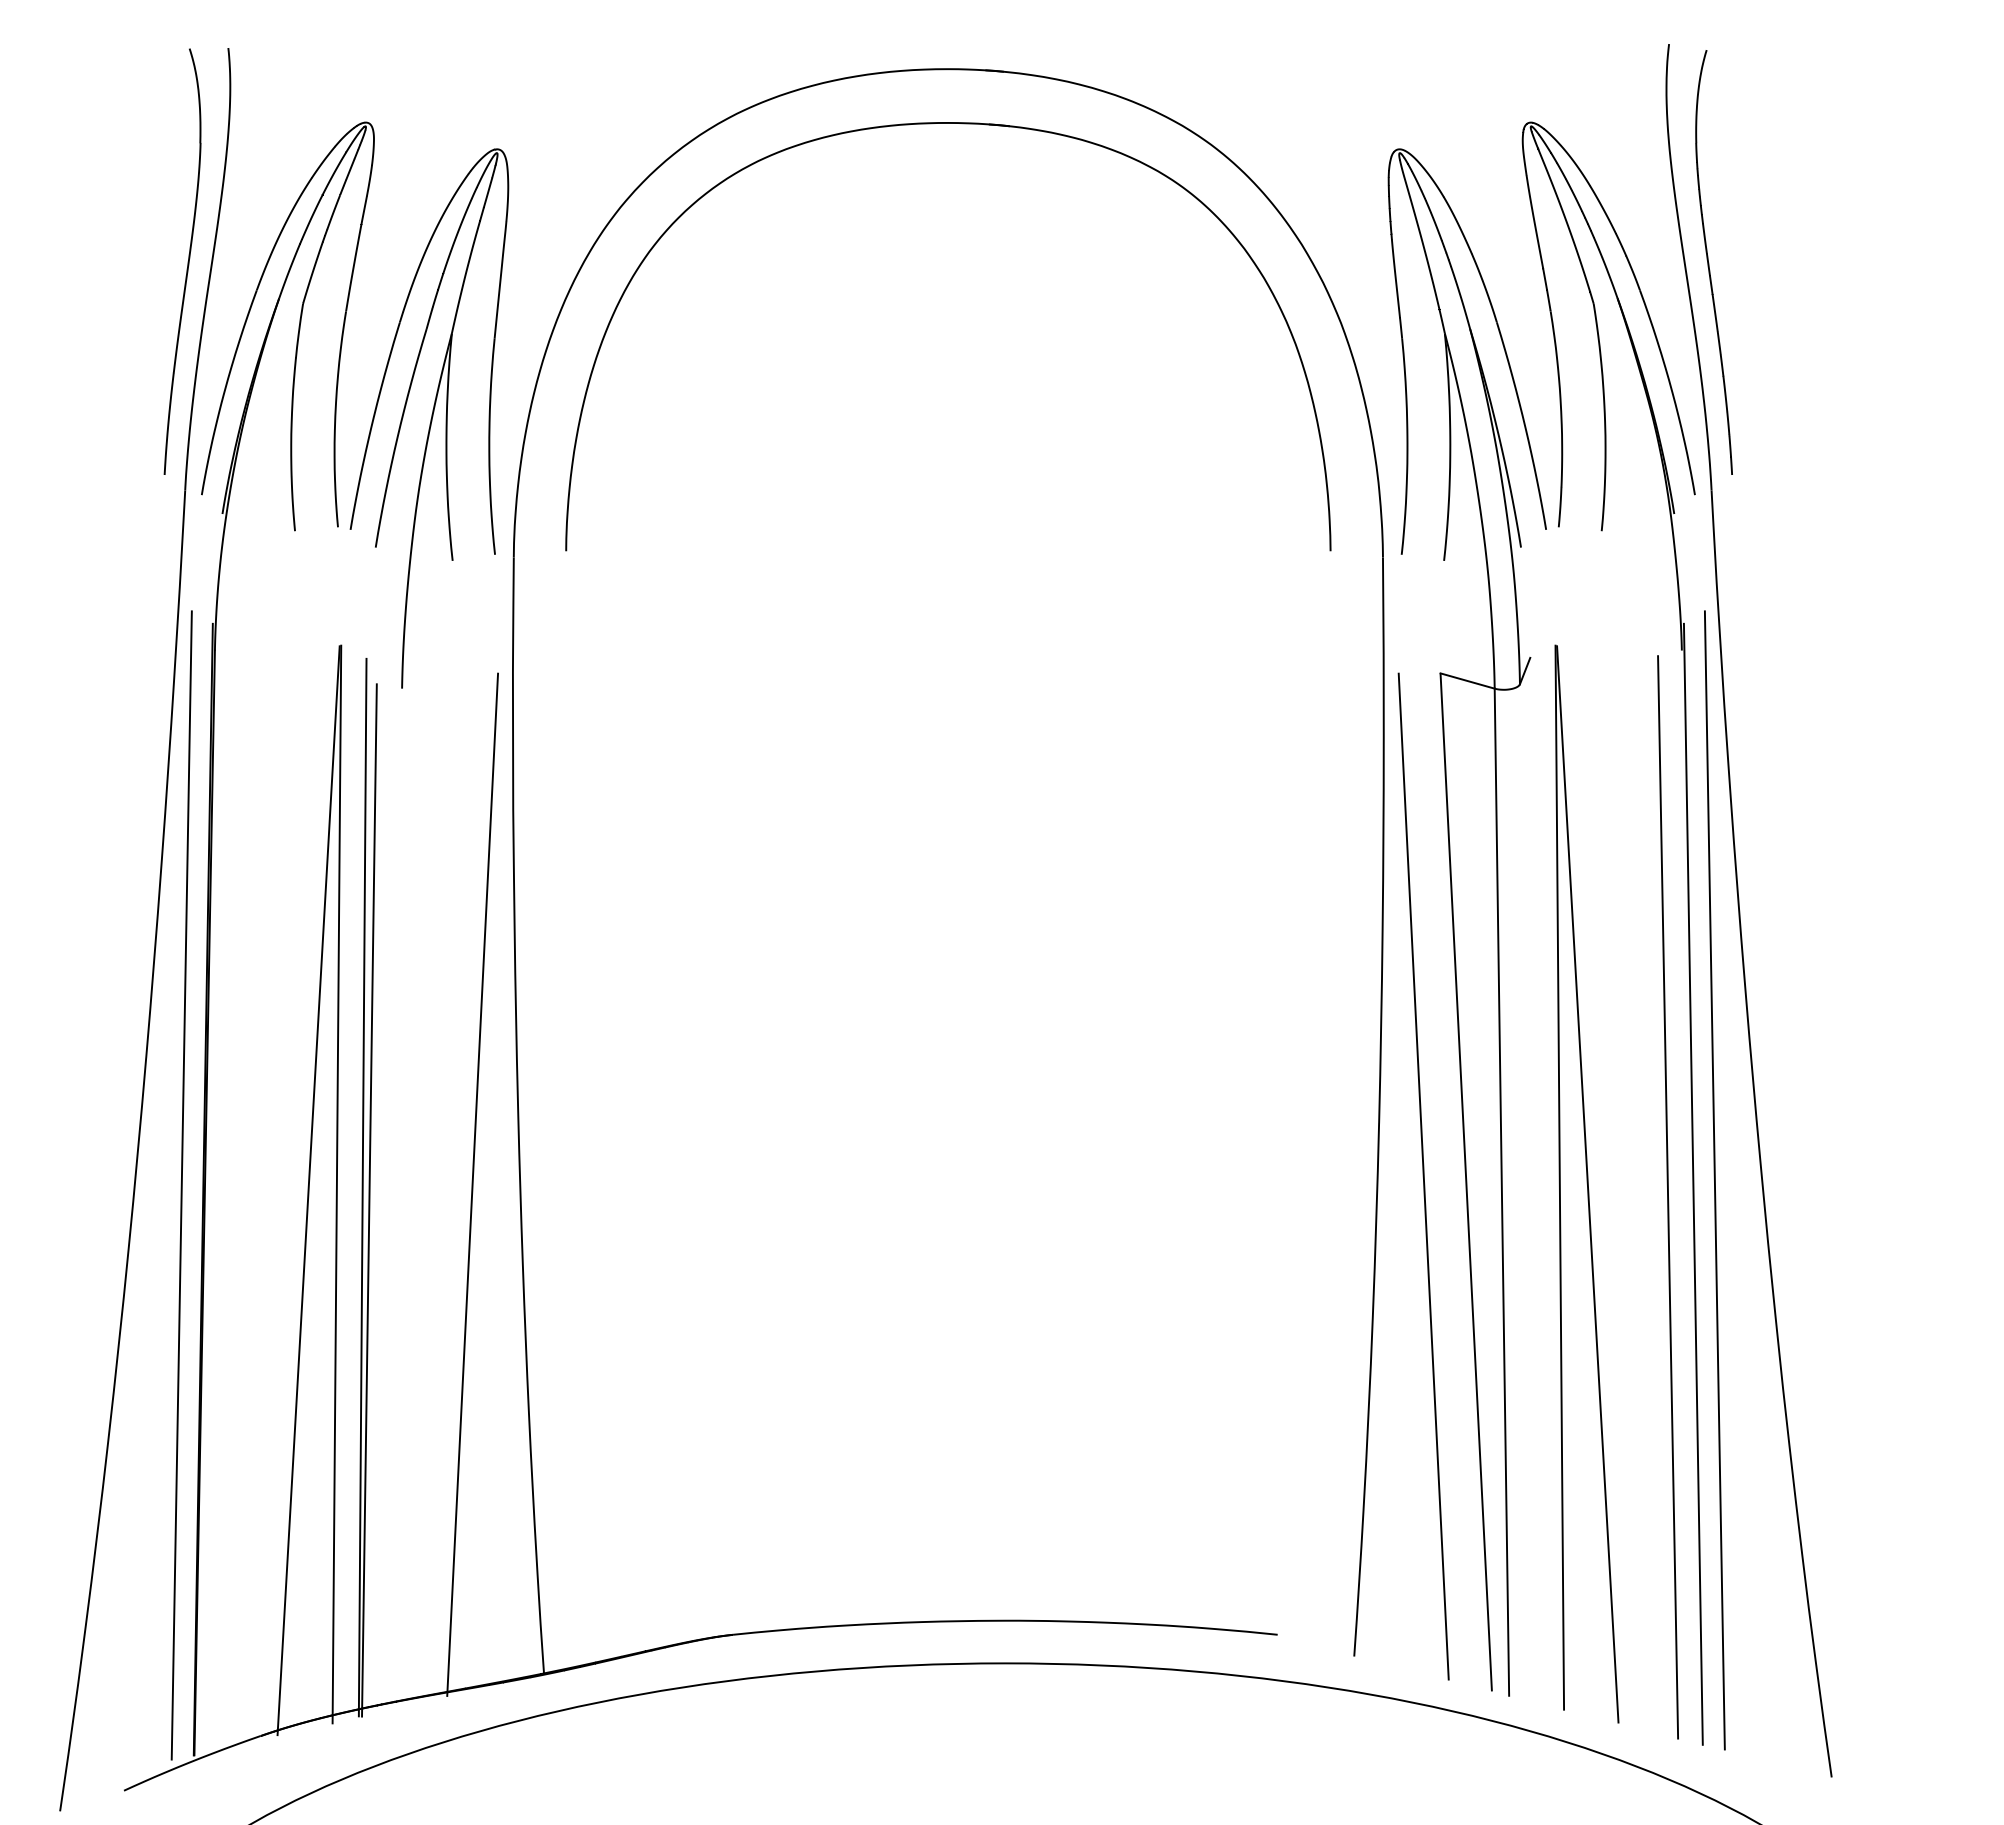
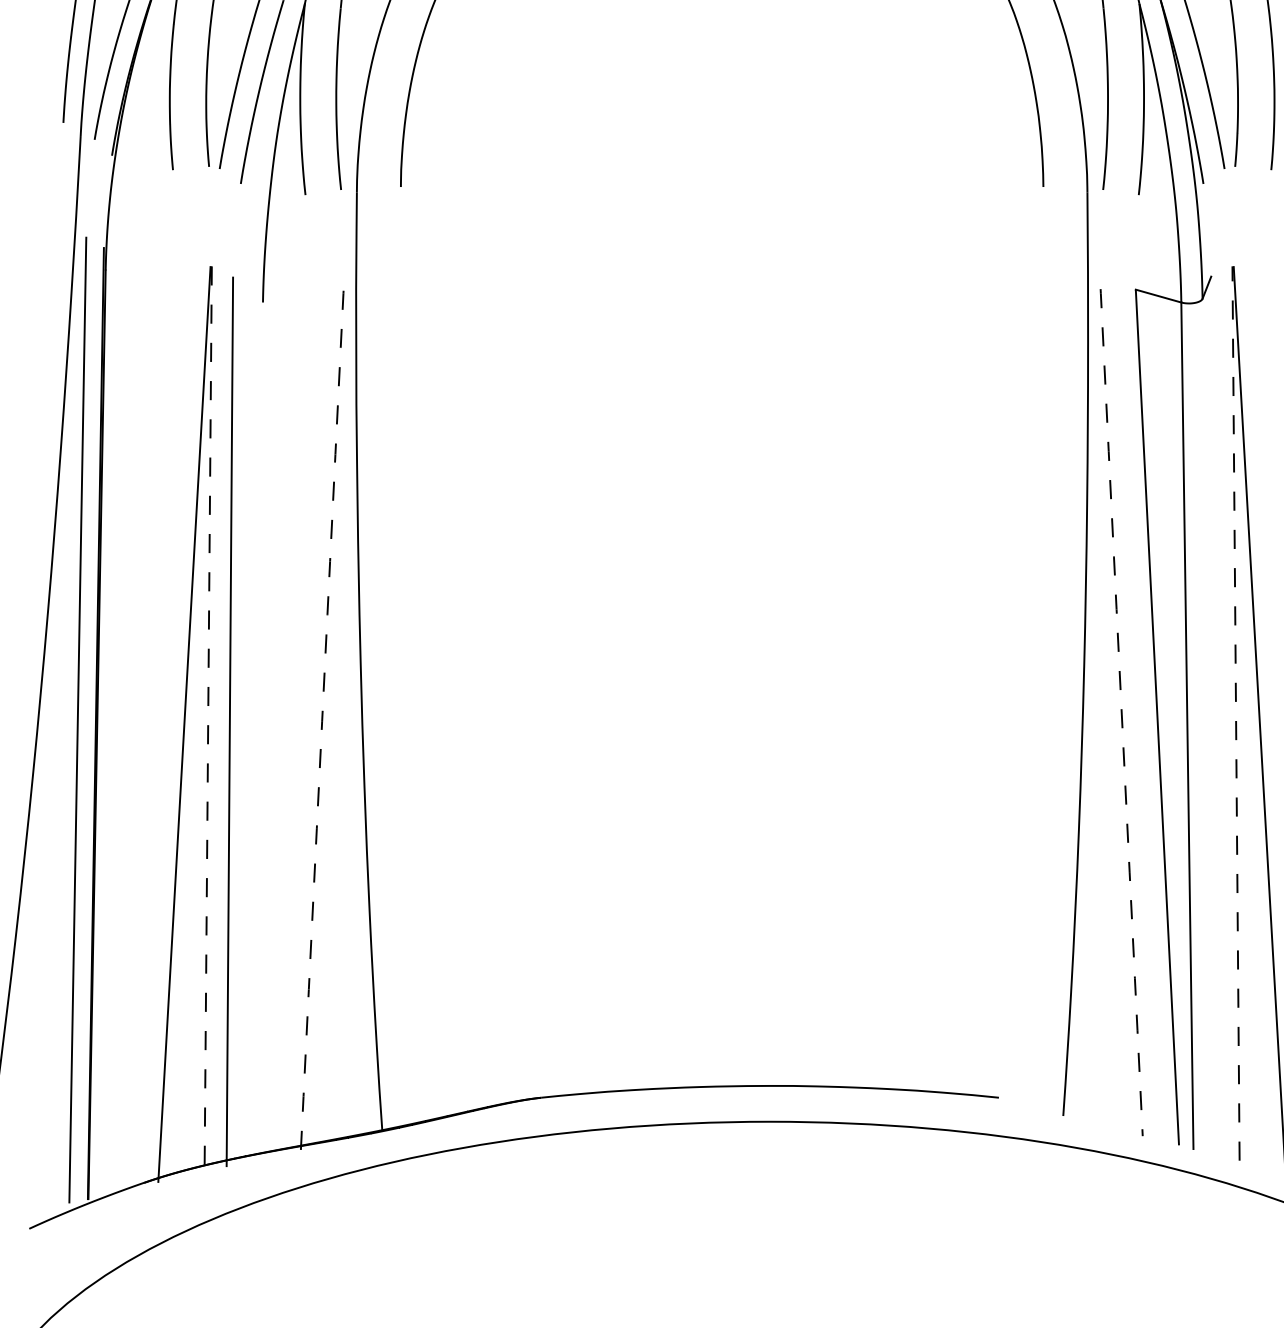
line: (1423, 1176) -> (1121, 712), solid -> dashed
line: (1559, 1177) -> (1235, 713), solid -> dashed
line: (336, 1184) -> (207, 719), solid -> dashed
line: (472, 1184) -> (322, 719), solid -> dashed
line: (369, 1200) -> (235, 732), removed

